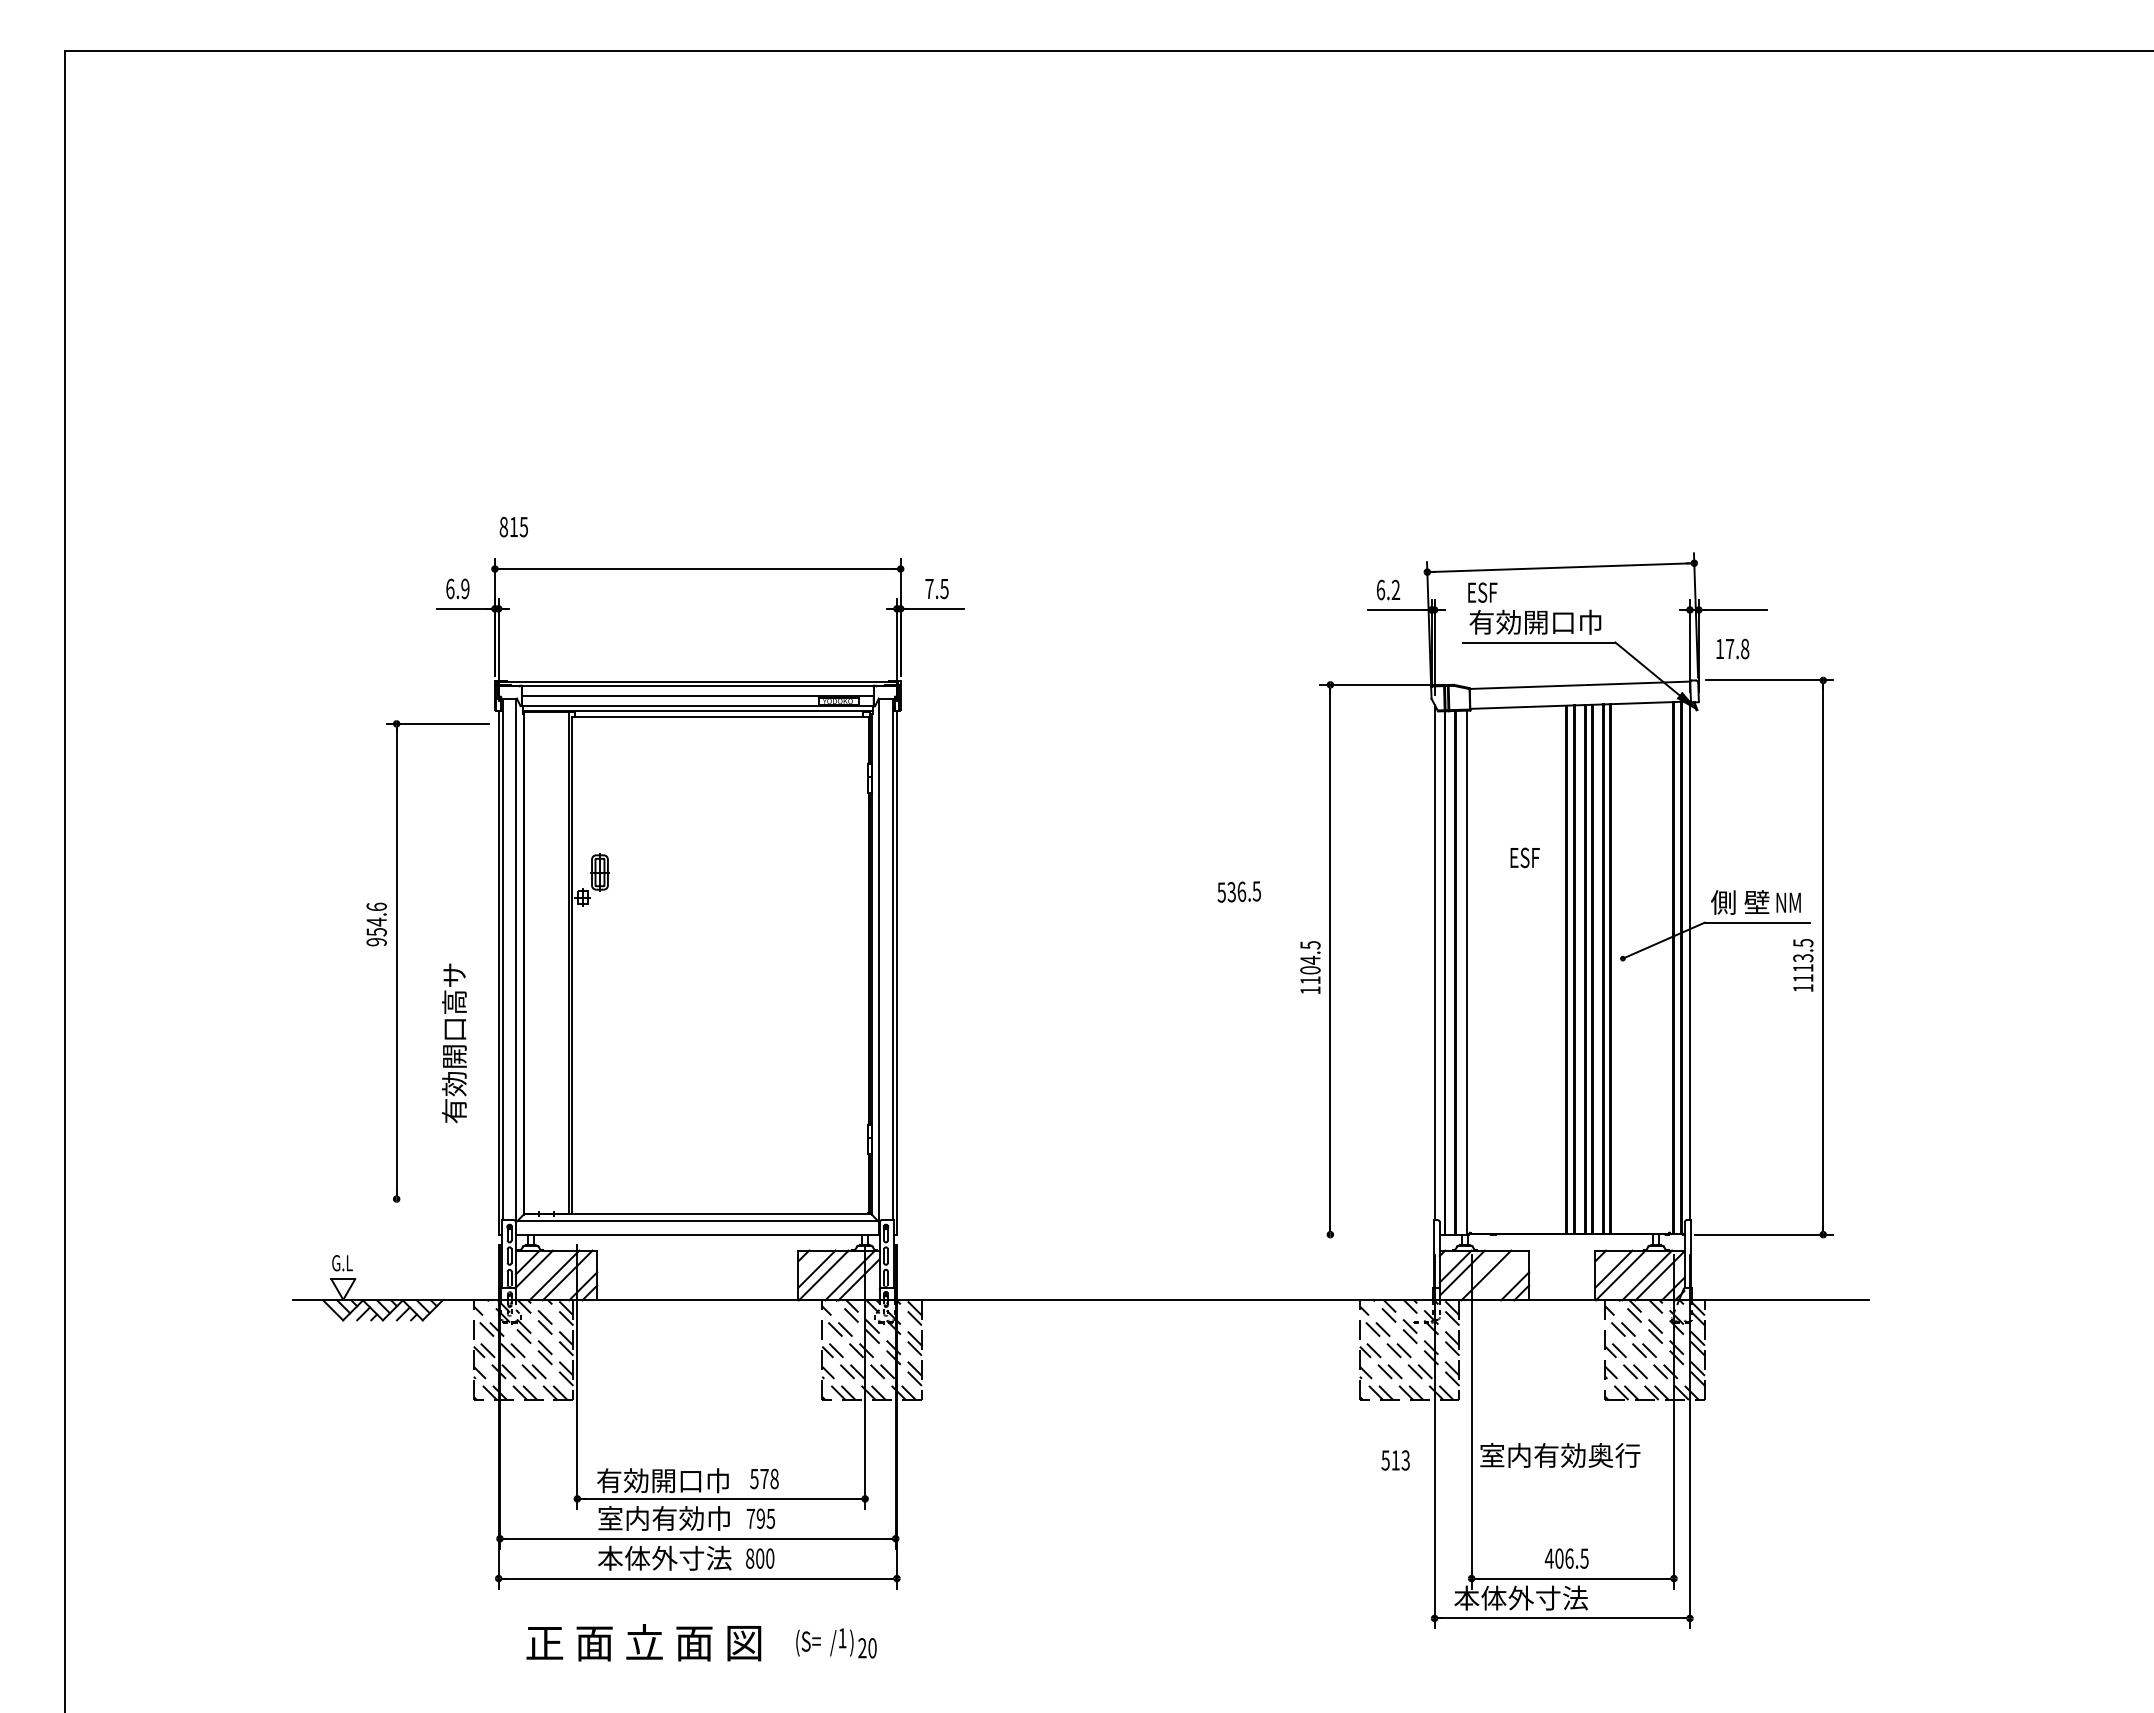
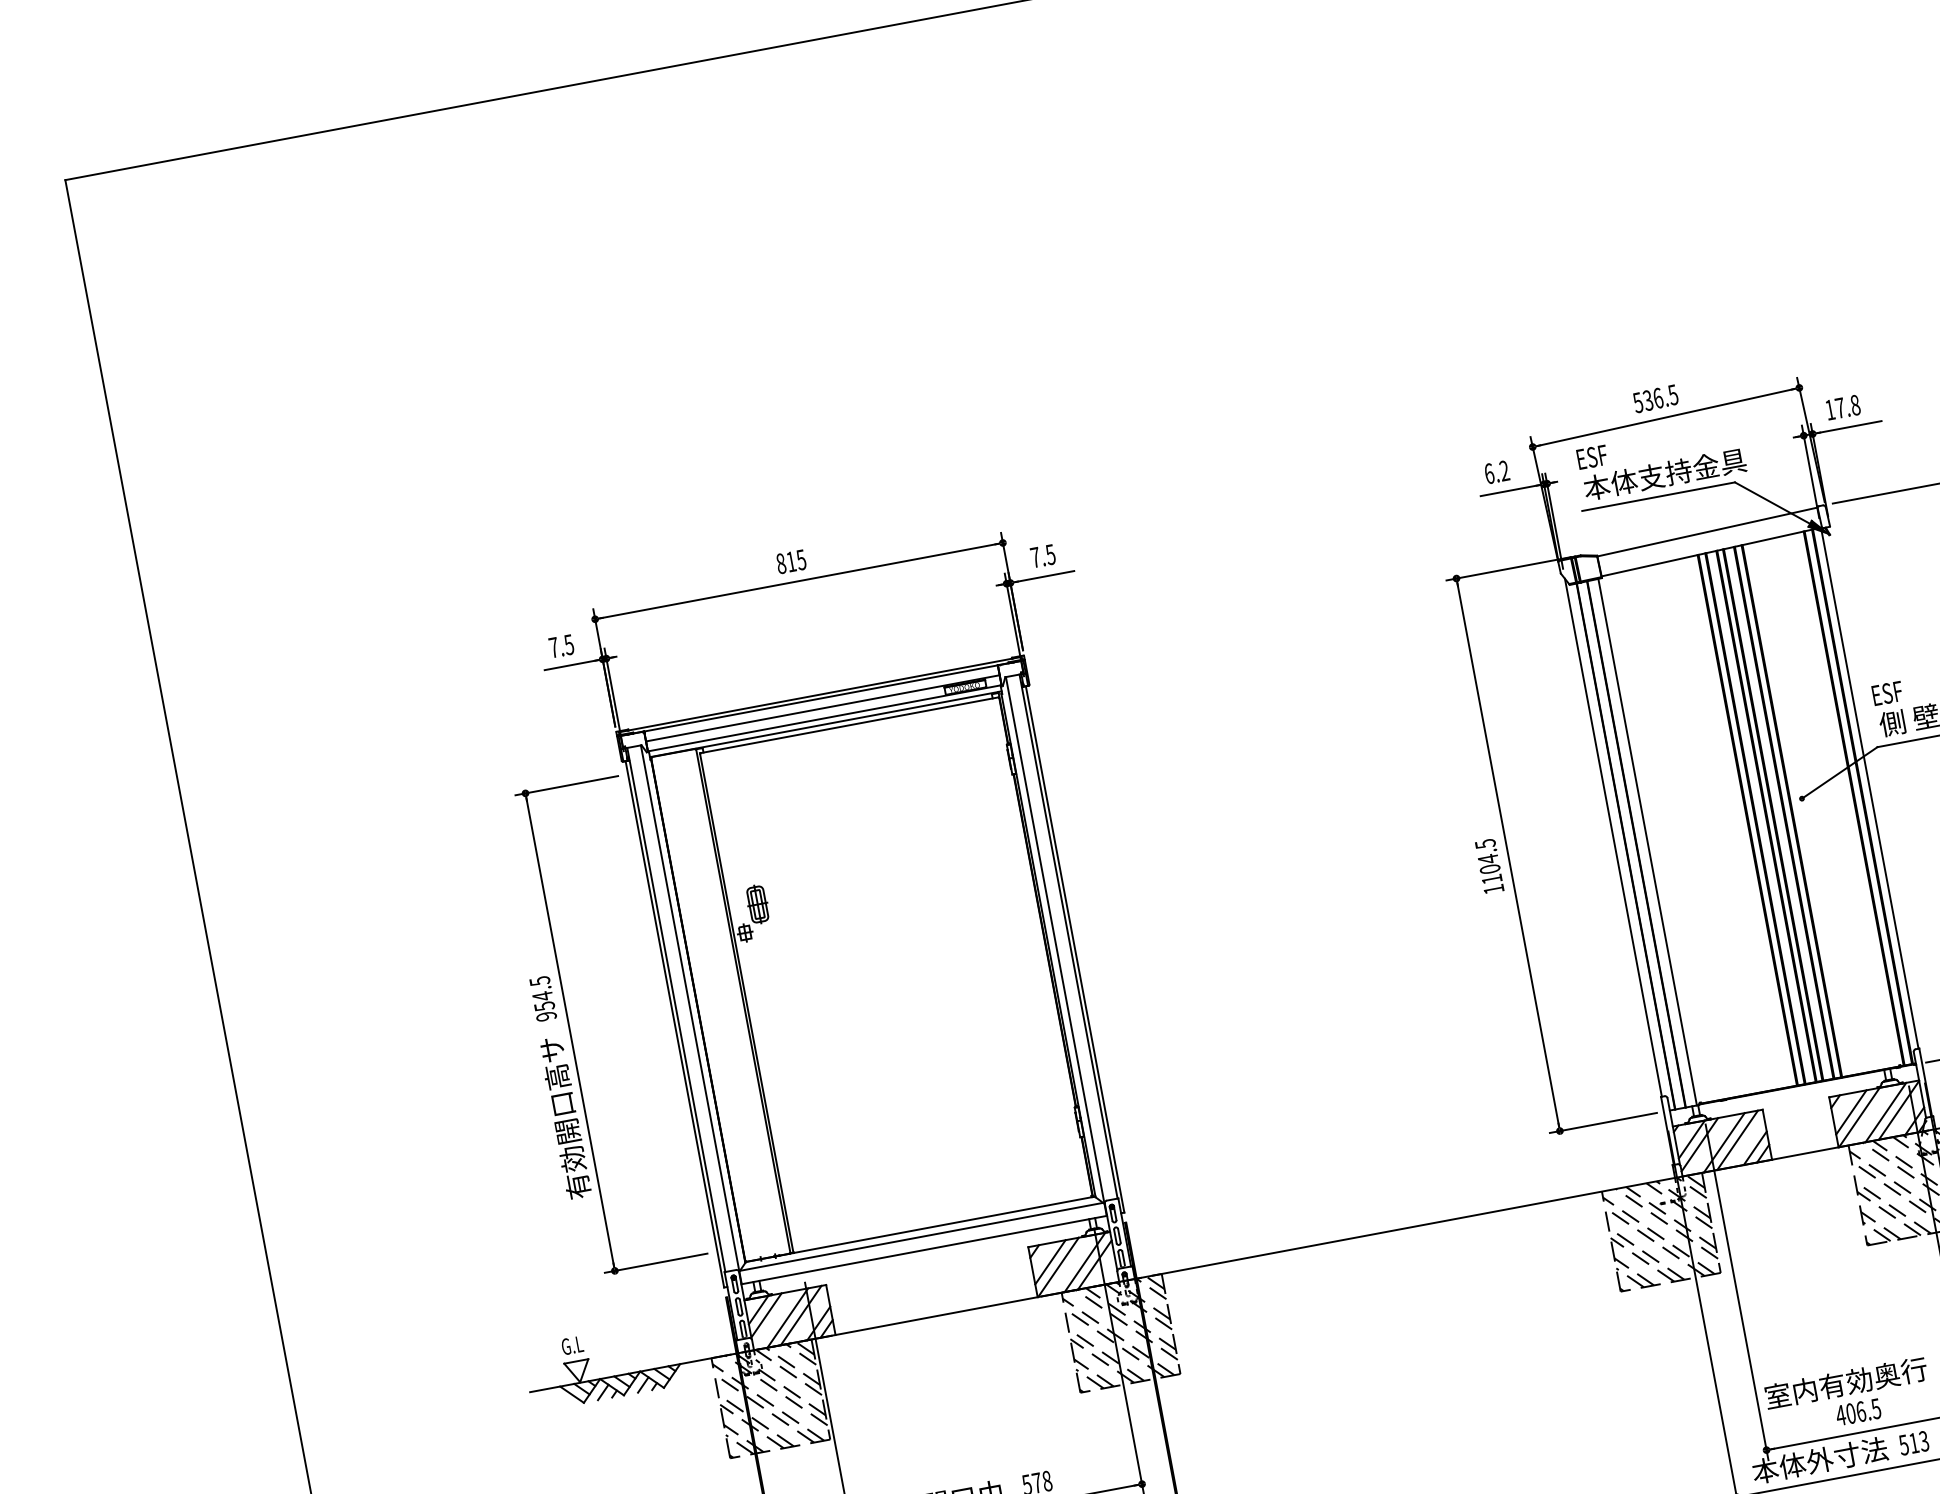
text: (513, 527) -> (791, 562), moved
text: (457, 588) -> (561, 645), 6.9 -> 7.5
text: (1549, 621) -> (1664, 473), 有効開口巾 -> 本体支持金具
text: (1732, 648) -> (1842, 407), moved
text: (1524, 857) -> (1886, 693), moved
text: (1238, 891) -> (1654, 398), moved
text: (376, 906) -> (539, 980), 954.6 -> 954.5
text: (453, 1043) -> (564, 1118), moved
line: (437, 1199) -> (656, 1263), added
line: (1373, 1234) -> (1603, 1122), added
line: (1499, 1275) -> (1737, 1140), added
text: (1560, 1455) -> (1846, 1383), moved
text: (1395, 1460) -> (1913, 1443), moved

